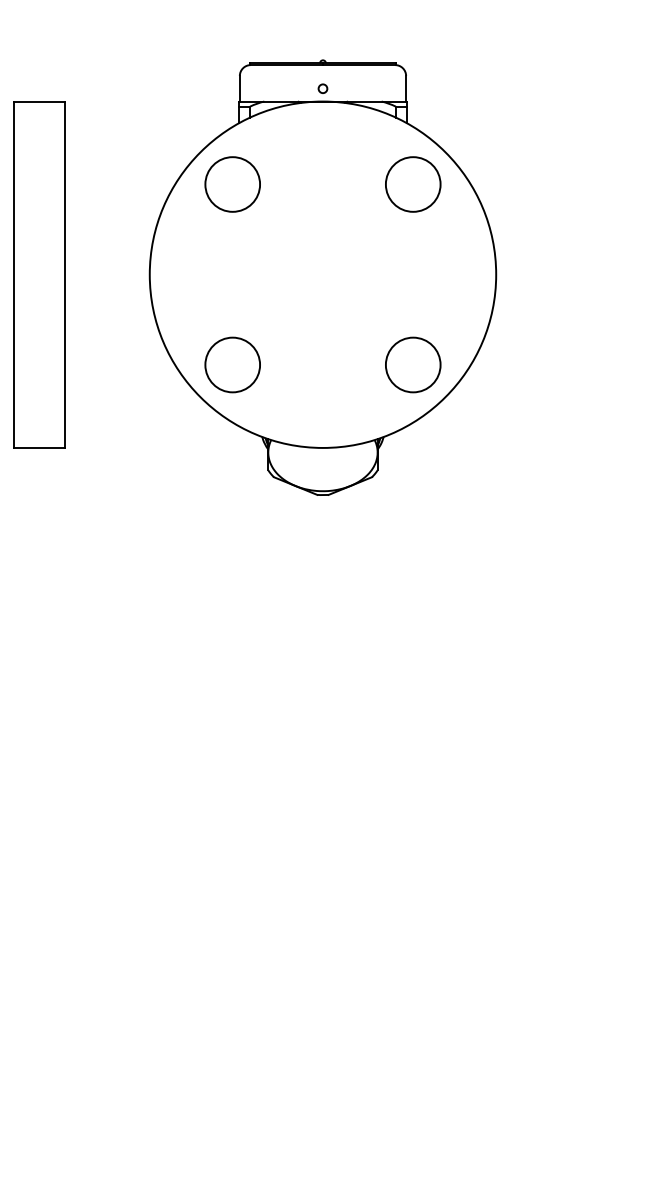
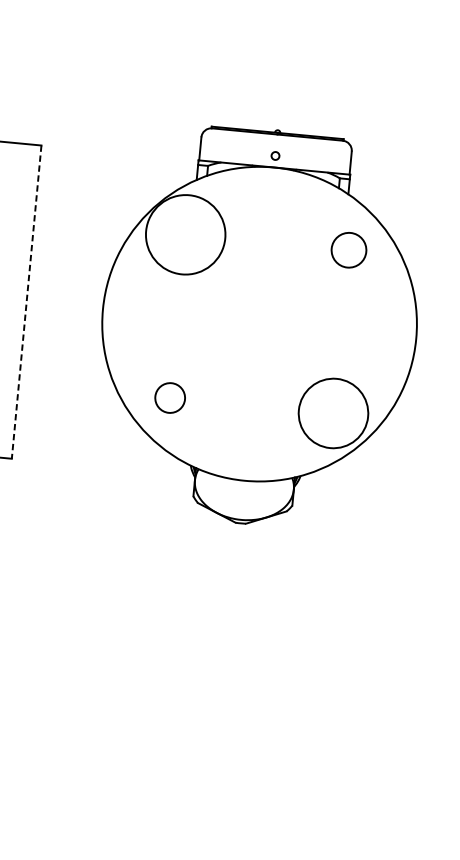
circle: (232, 184) -> (185, 234), size x1.6
circle: (413, 184) -> (349, 250), size x0.7
line: (65, 275) -> (26, 302), solid -> dashed
circle: (232, 364) -> (170, 397), size x0.6
circle: (412, 364) -> (332, 412), size x1.4

